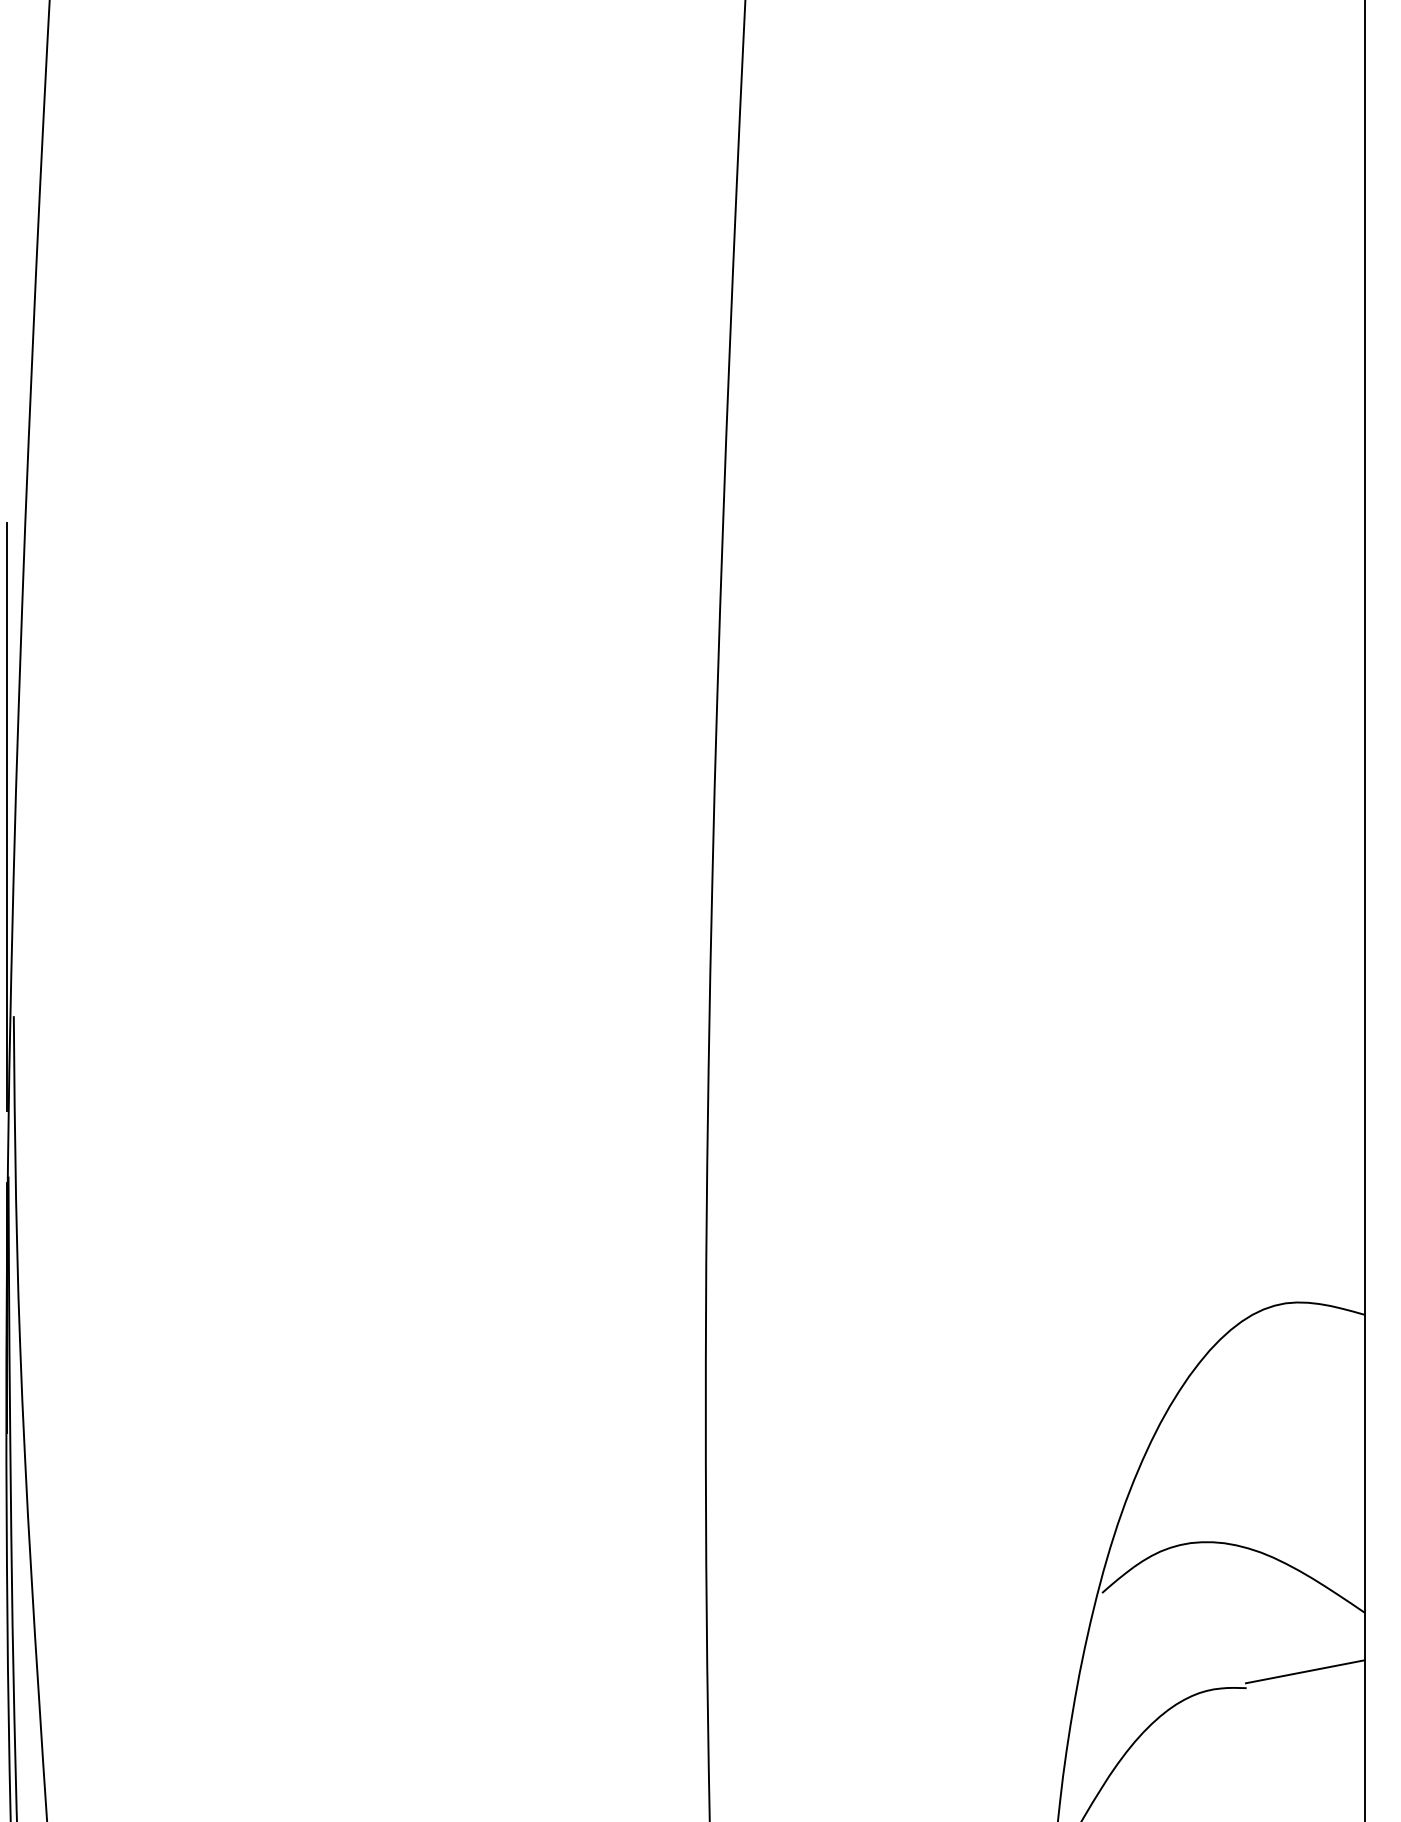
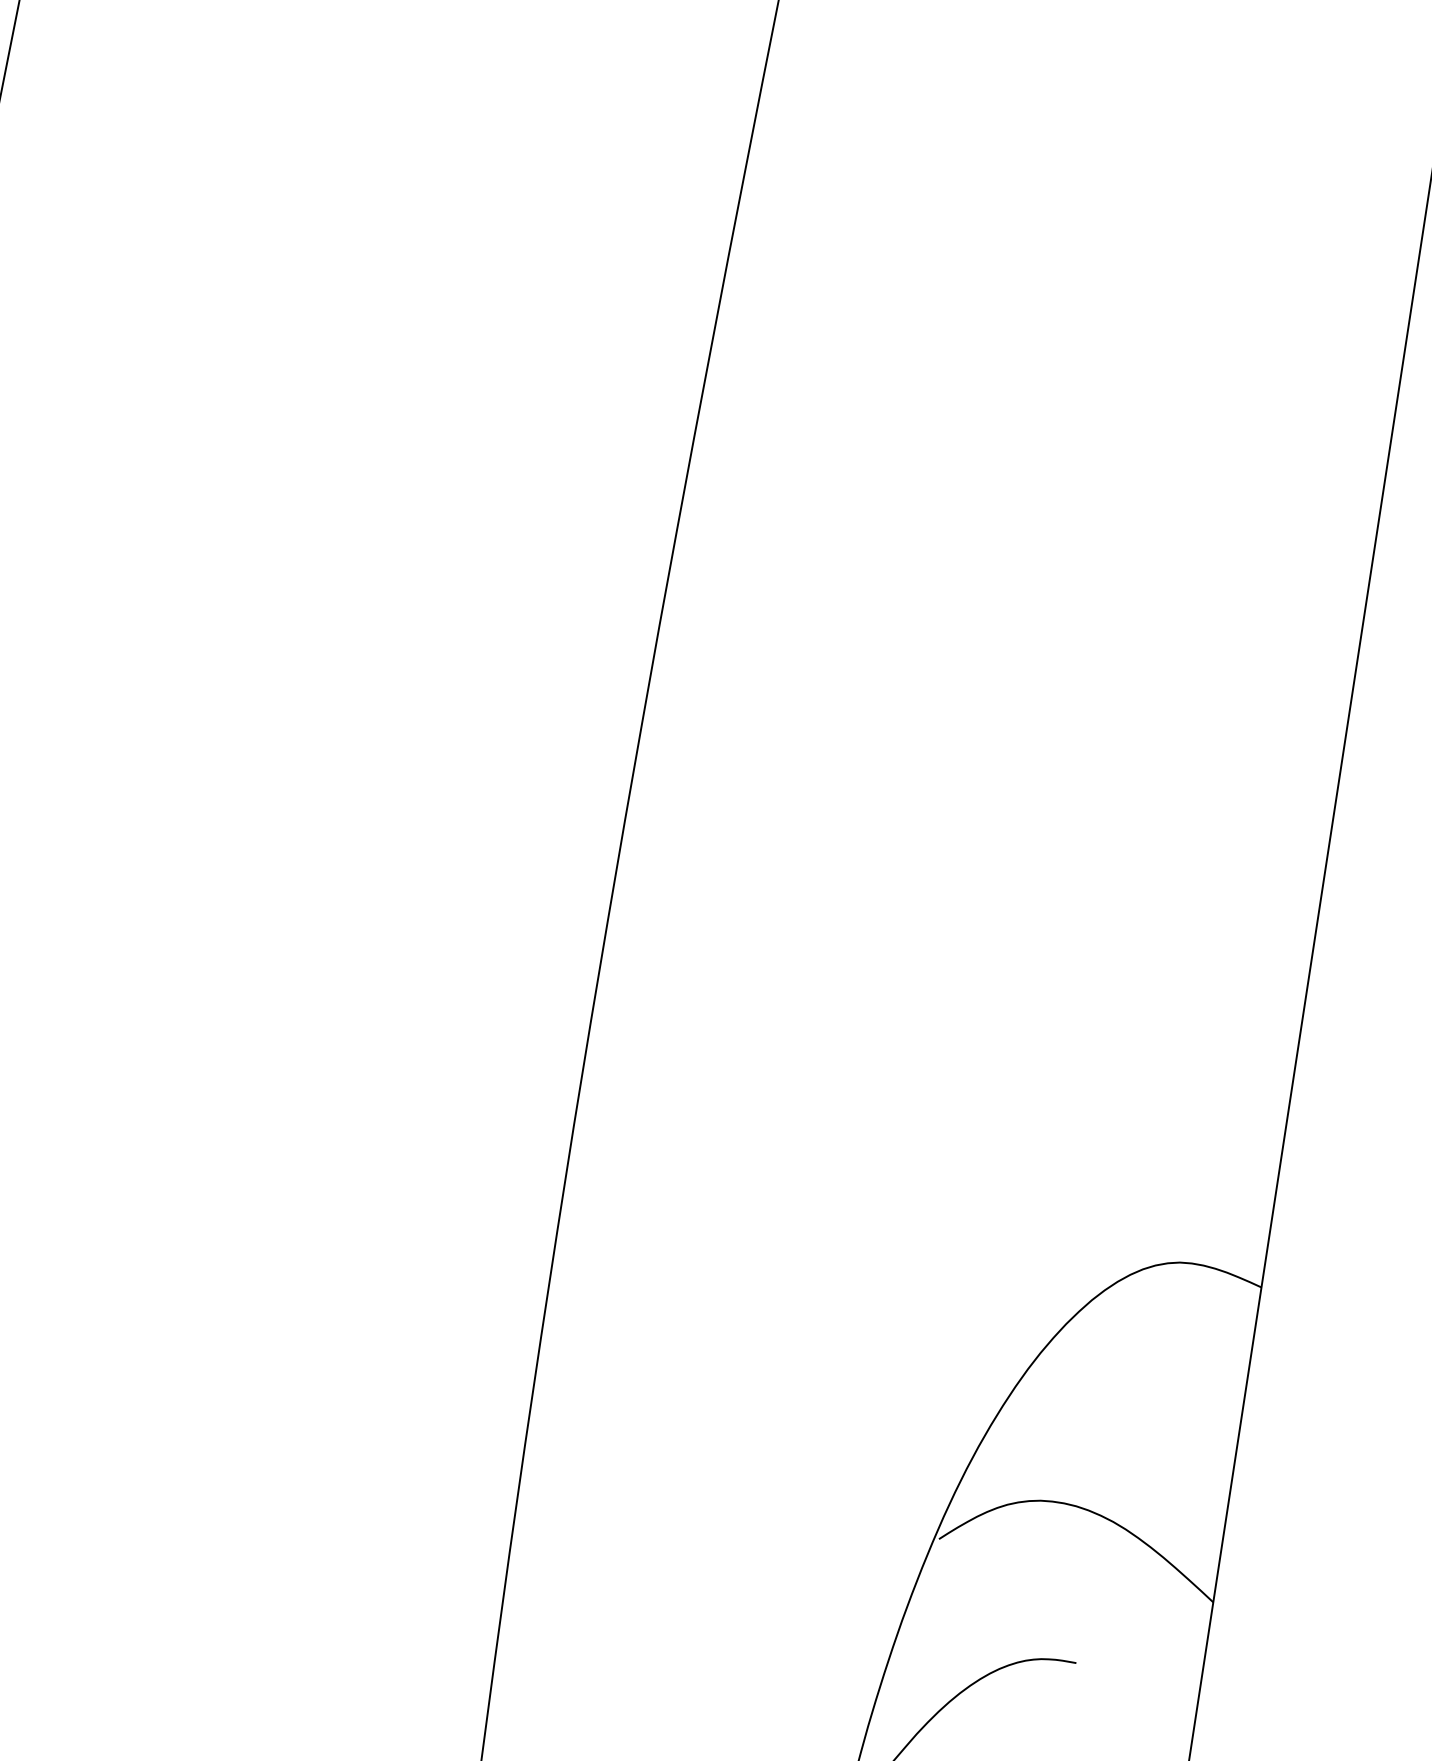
line: (1304, 1671) -> (1140, 1654), removed

